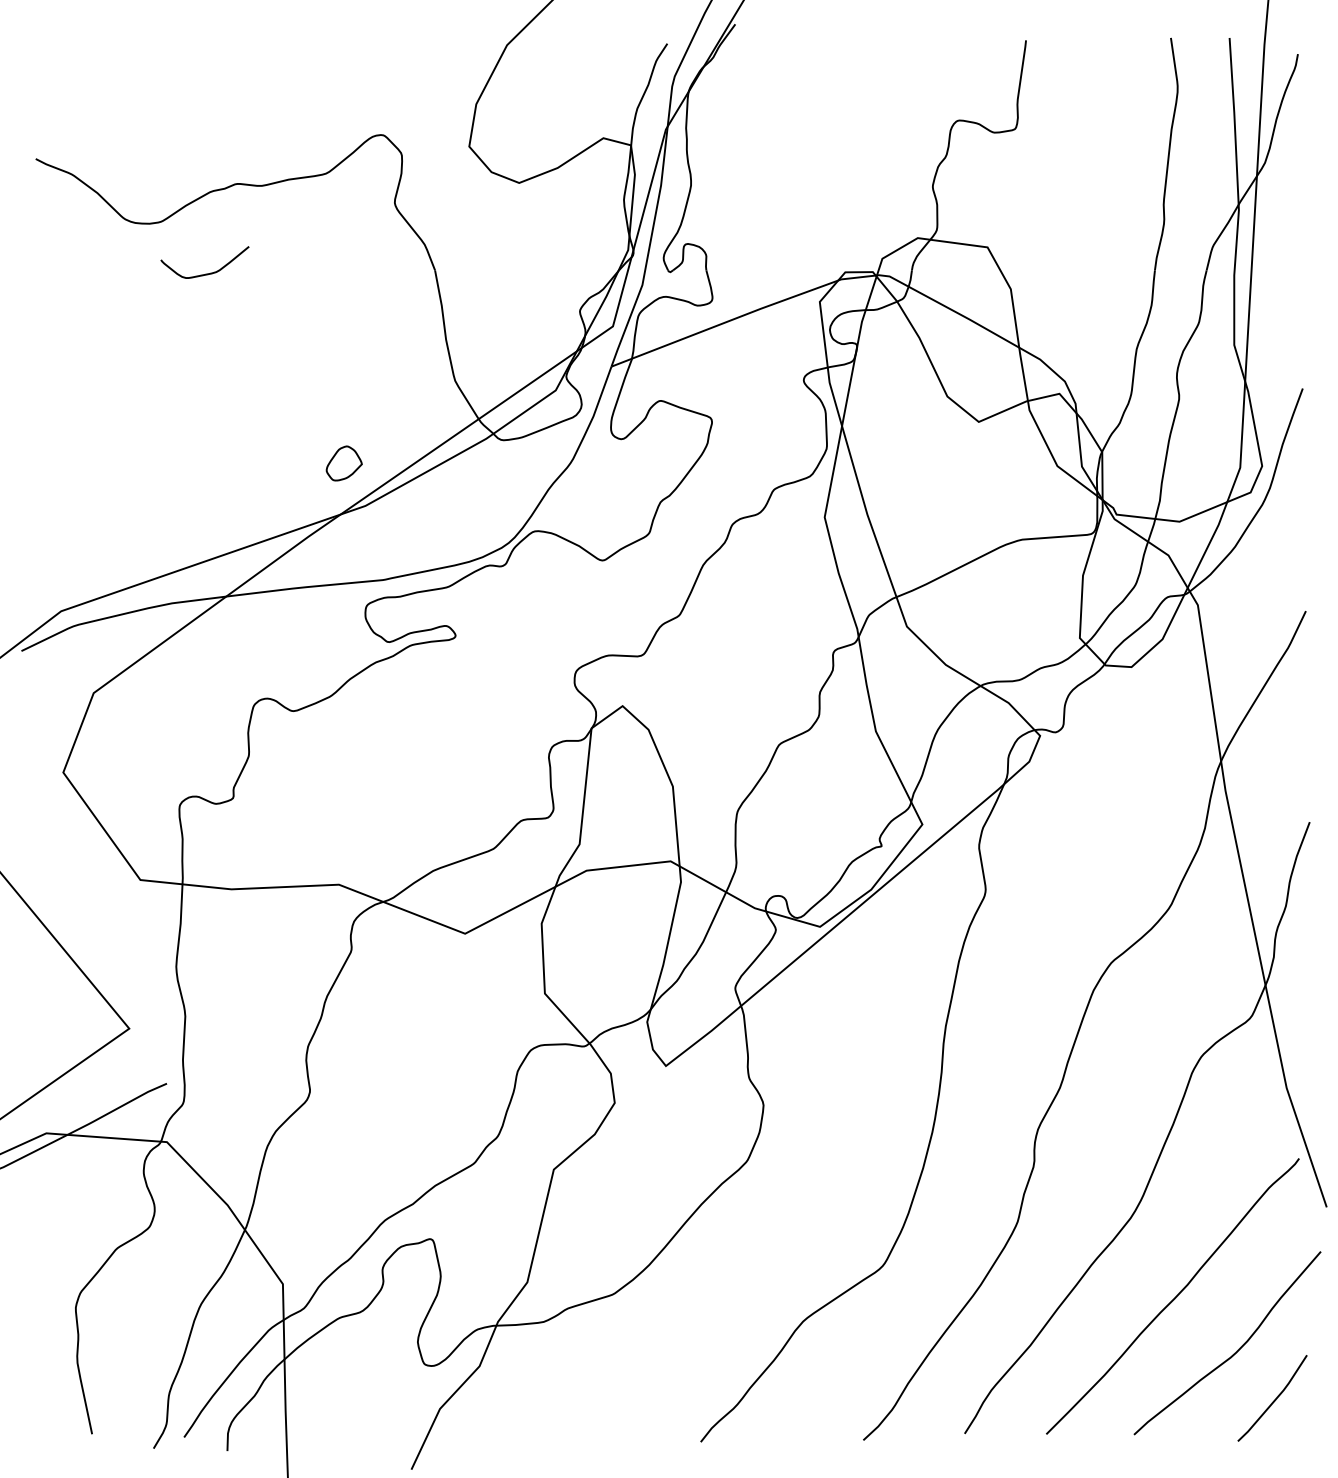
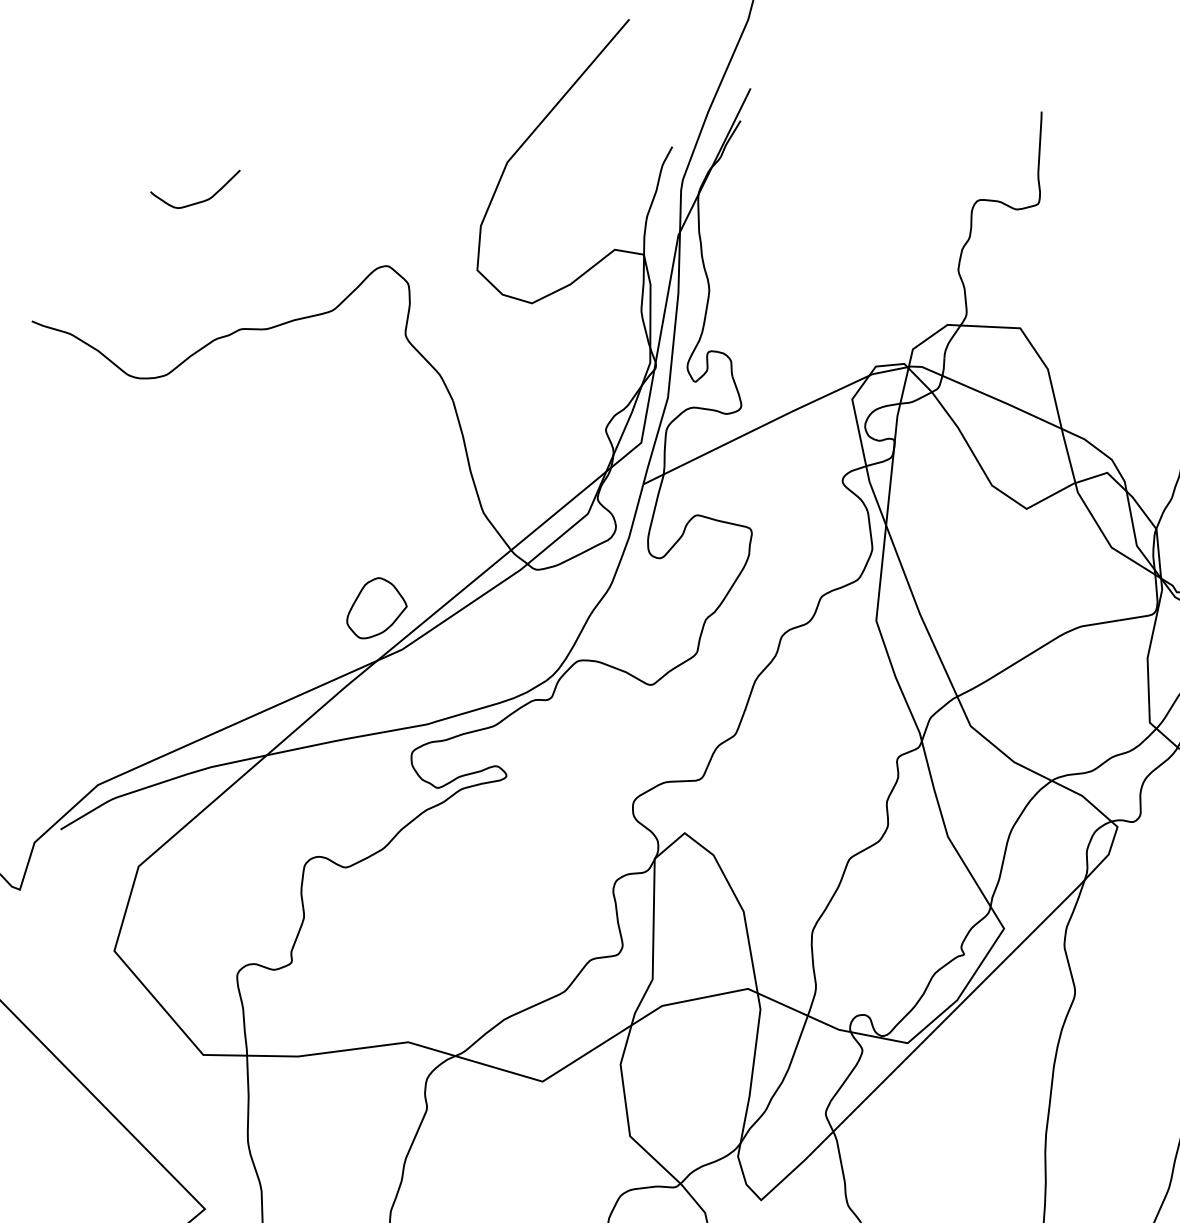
curve: (205, 273) -> (197, 201), moved
part: (344, 463) -> (376, 607), size x1.67

